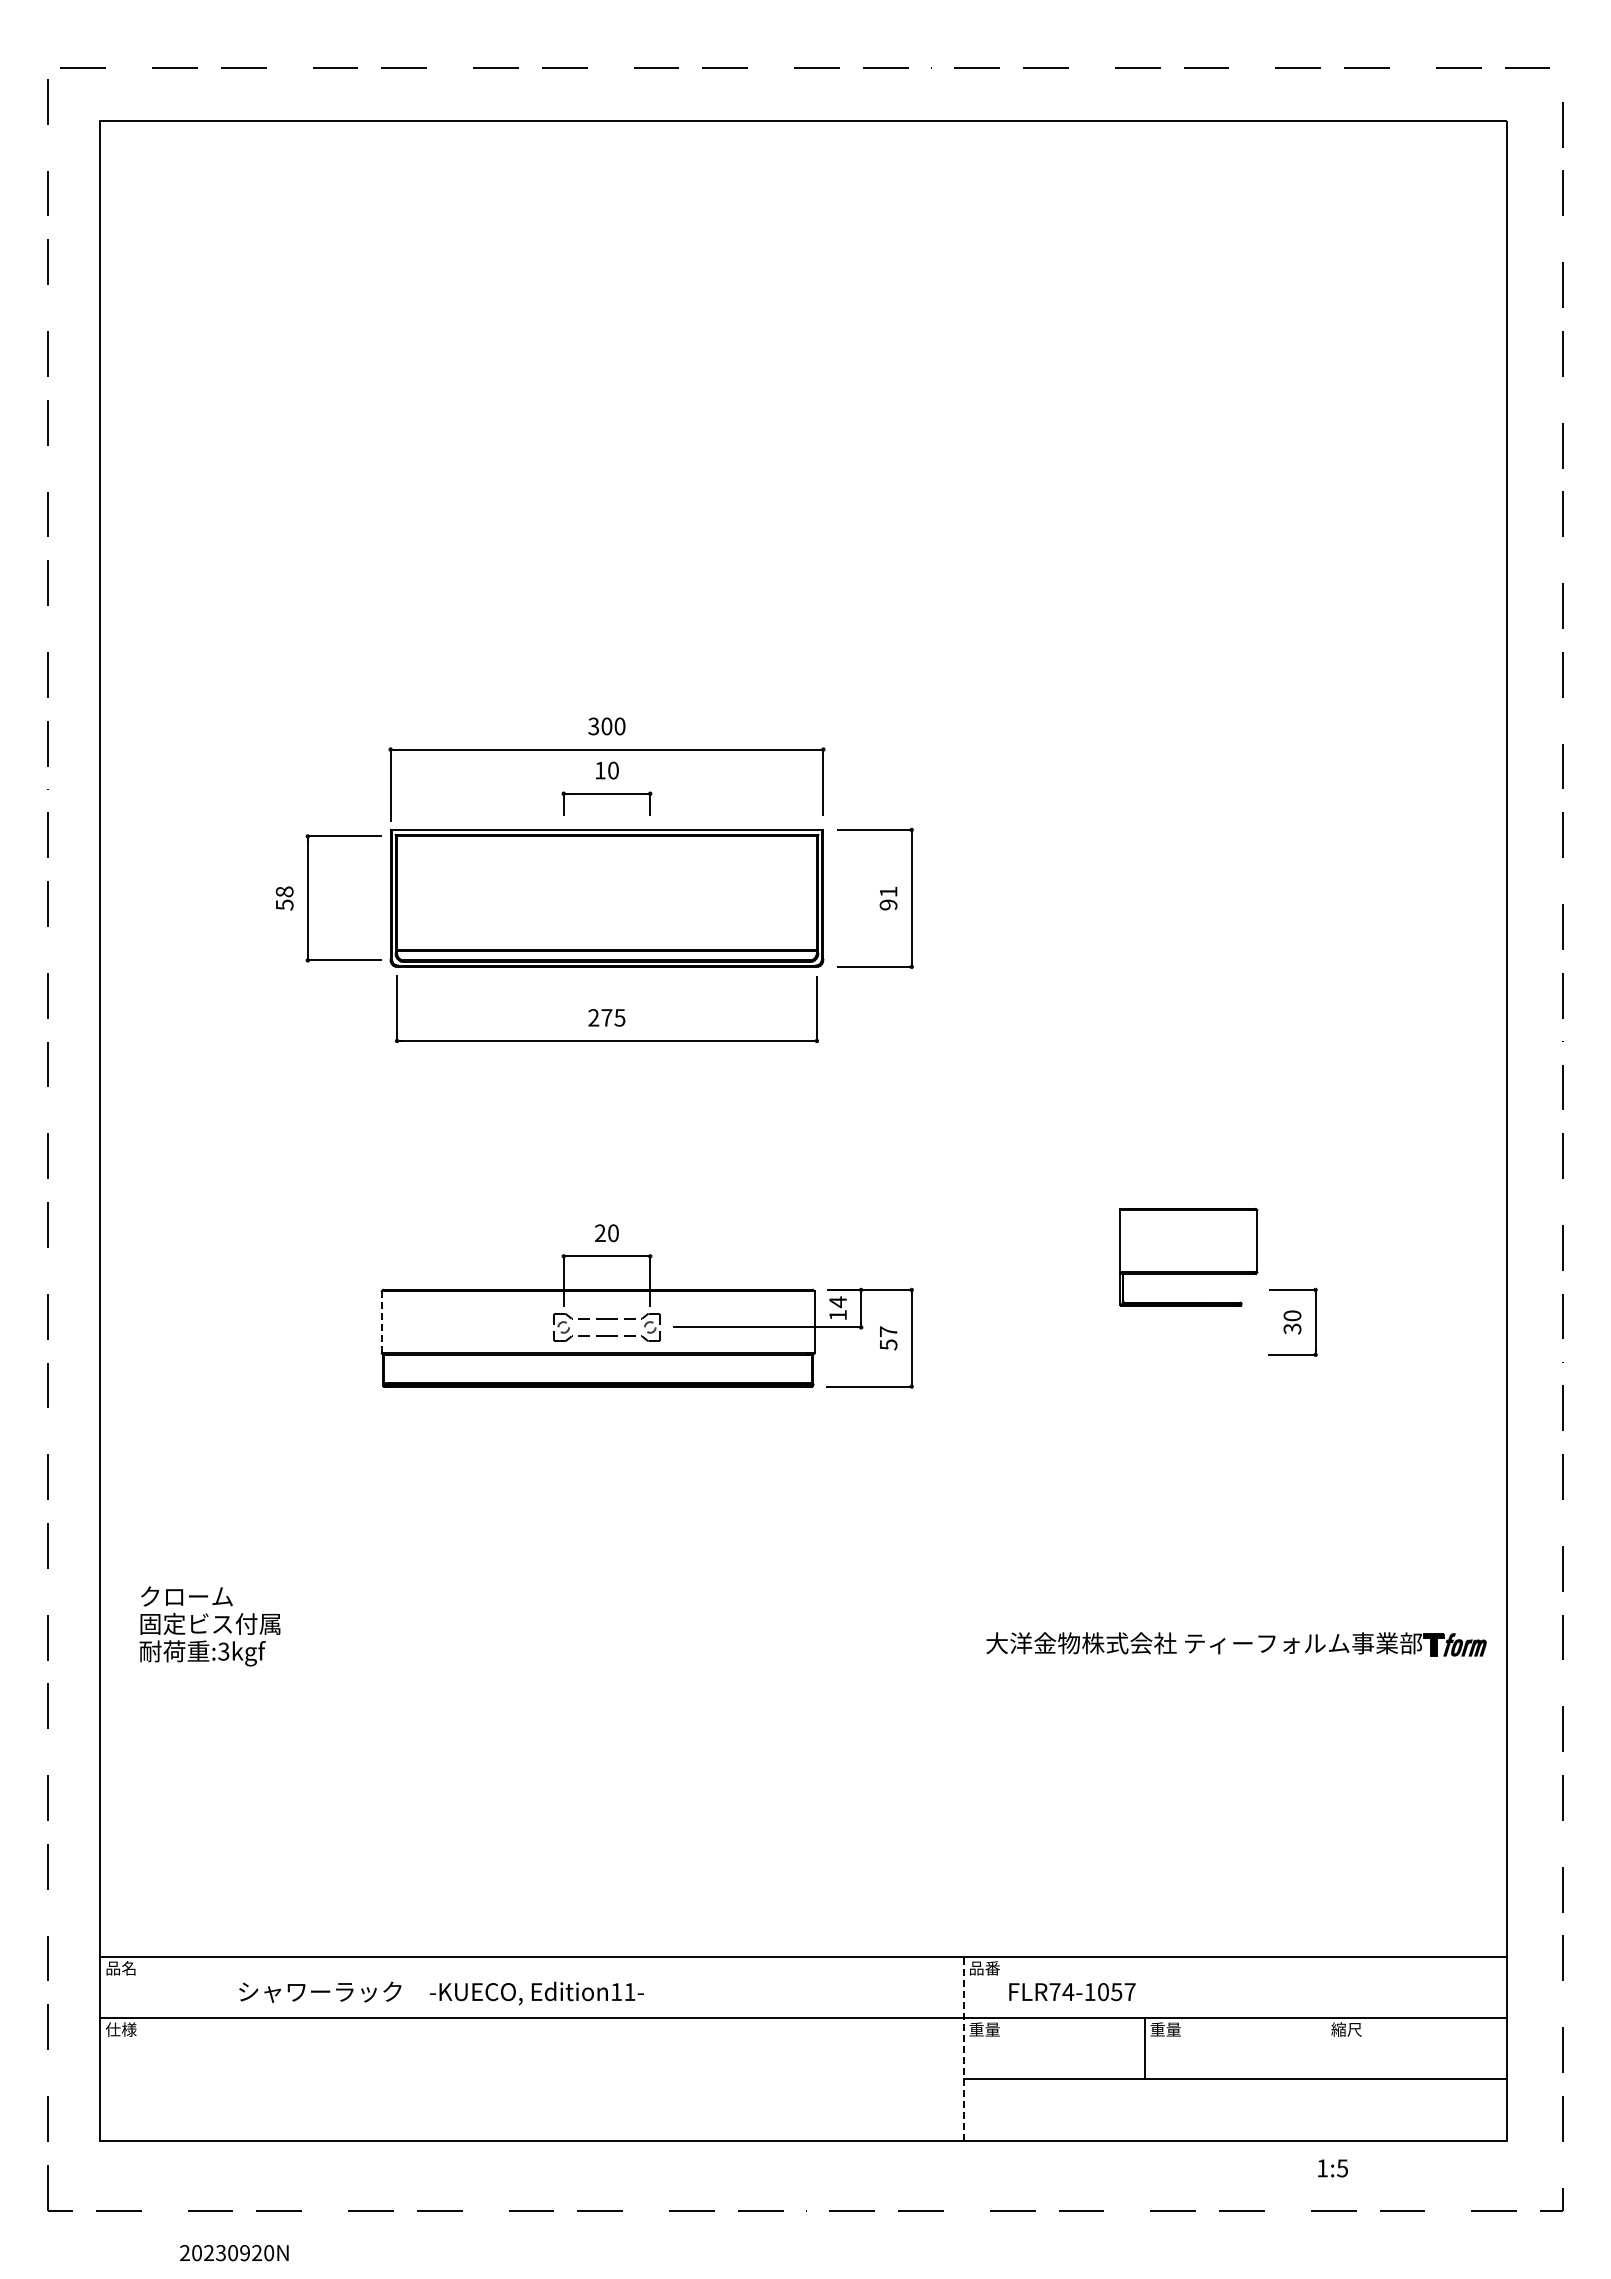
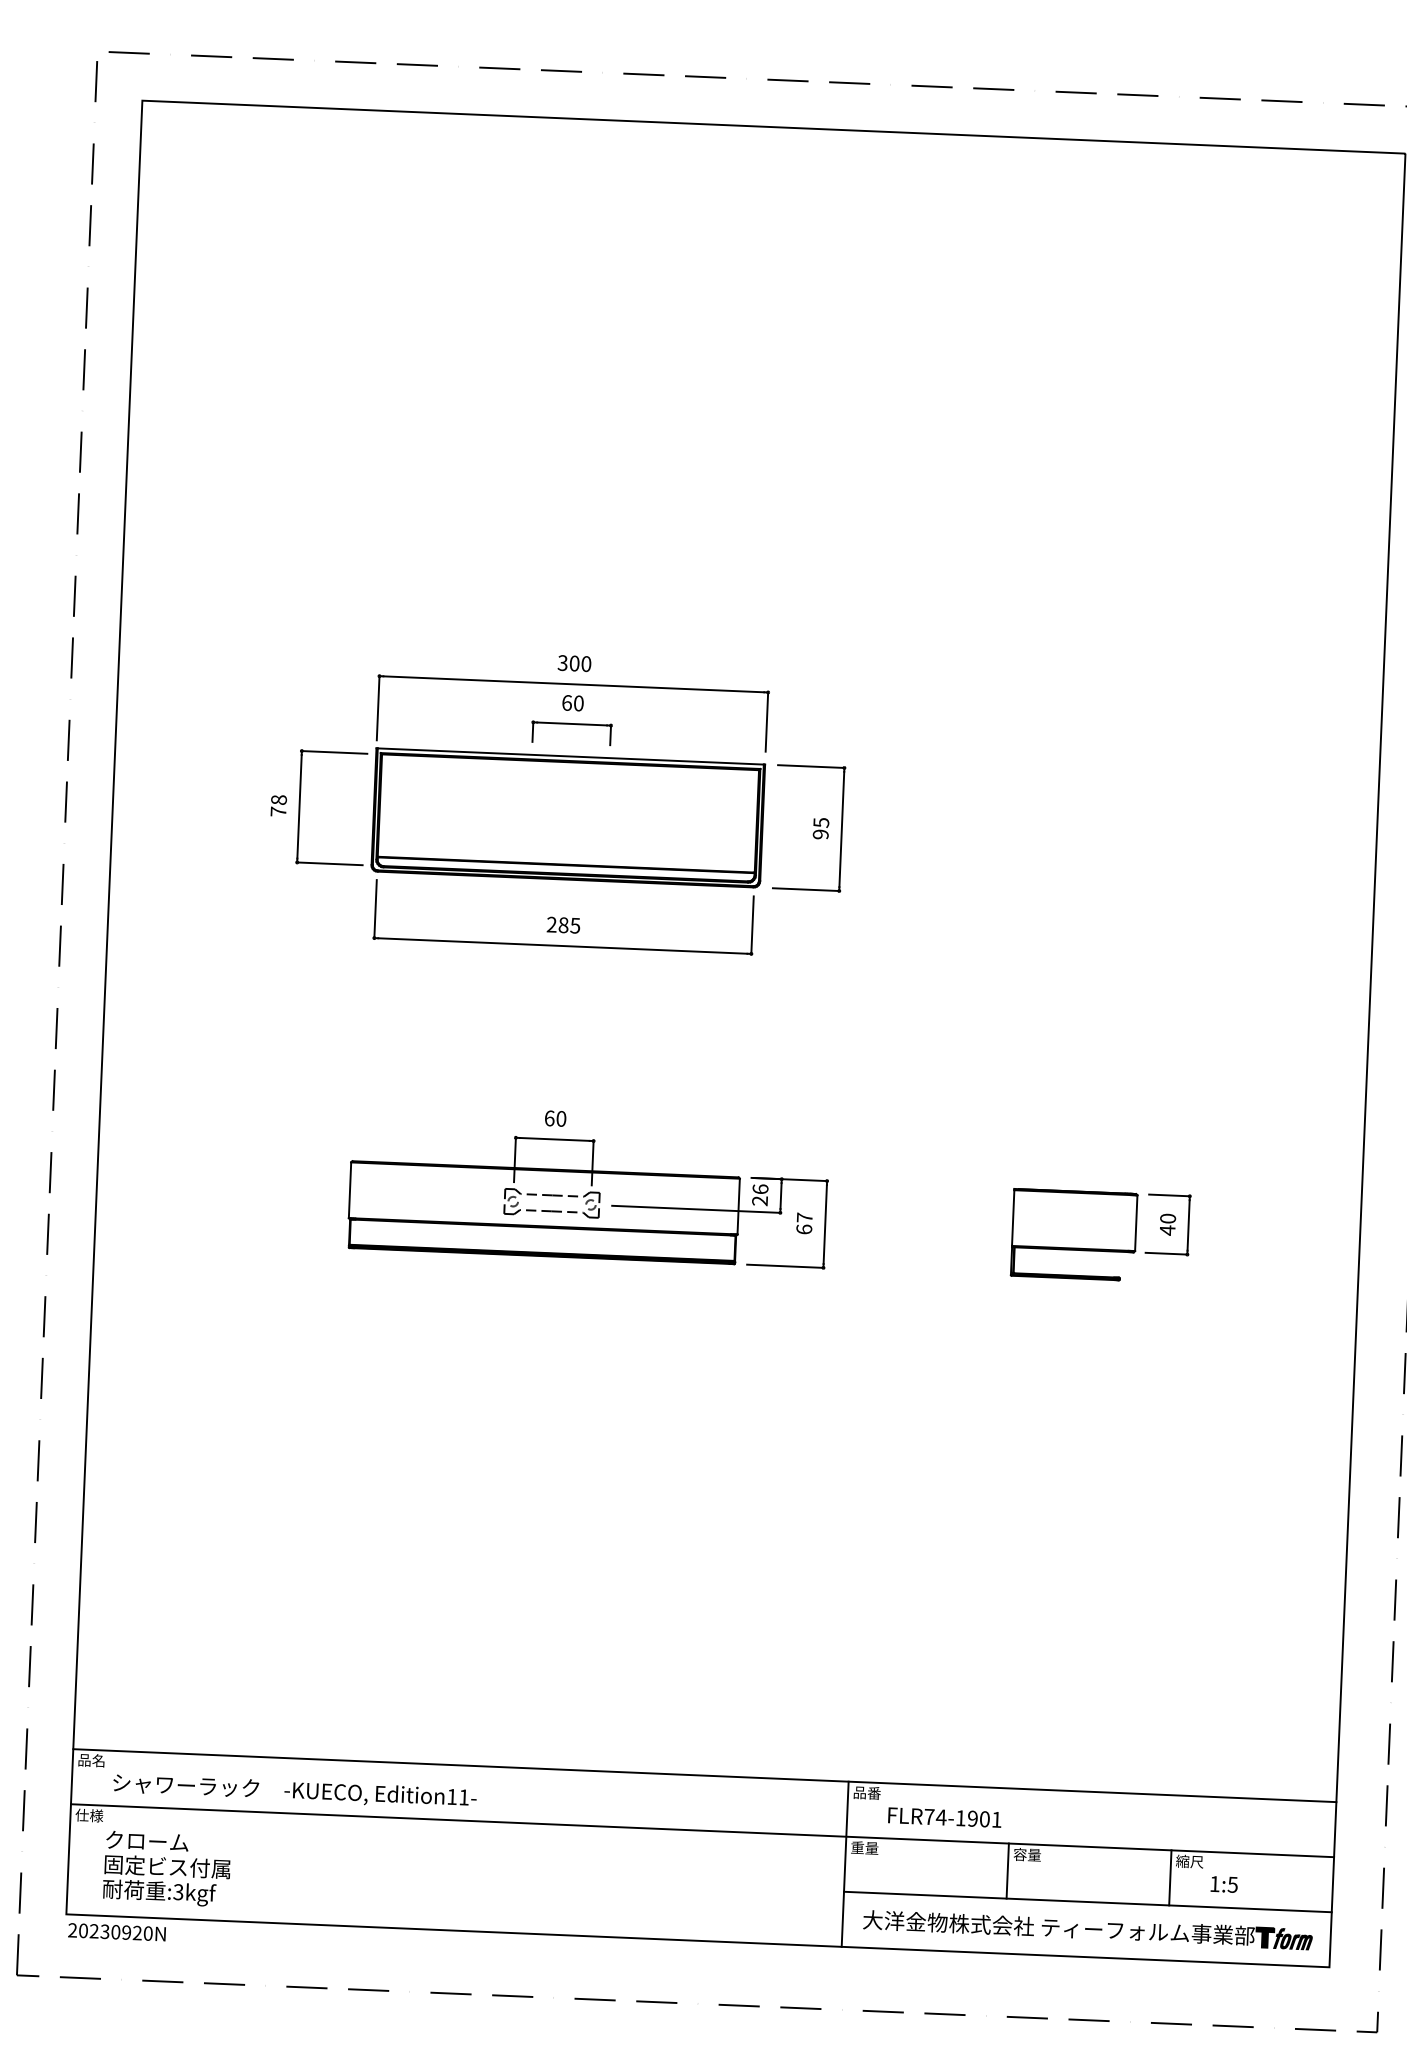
text: (600, 770) -> (567, 702), 10 -> 60
text: (888, 891) -> (821, 822), 91 -> 95
text: (284, 904) -> (278, 811), 58 -> 78
text: (606, 1017) -> (563, 924), 275 -> 285
text: (600, 1233) -> (549, 1118), 20 -> 60
part: (1188, 1256) -> (1073, 1234), moved
text: (837, 1308) -> (759, 1194), 14 -> 26
line: (381, 1321) -> (349, 1189), dashed -> solid
text: (1292, 1328) -> (1167, 1230), 30 -> 40
text: (888, 1344) -> (804, 1229), 57 -> 67
text: (209, 1626) -> (166, 1869), moved
part: (1236, 1644) -> (1087, 1930), moved
text: (1116, 1992) -> (984, 1819), FLR74-1057 -> FLR74-1901
text: (441, 1993) -> (294, 1791), moved
text: (1157, 2029) -> (1020, 1854), 重量 -> 容量
line: (963, 2048) -> (845, 1864), dashed -> solid
line: (1325, 2048) -> (1170, 1877), added
text: (1332, 2168) -> (1223, 1884), moved
text: (234, 2253) -> (117, 1932), moved

